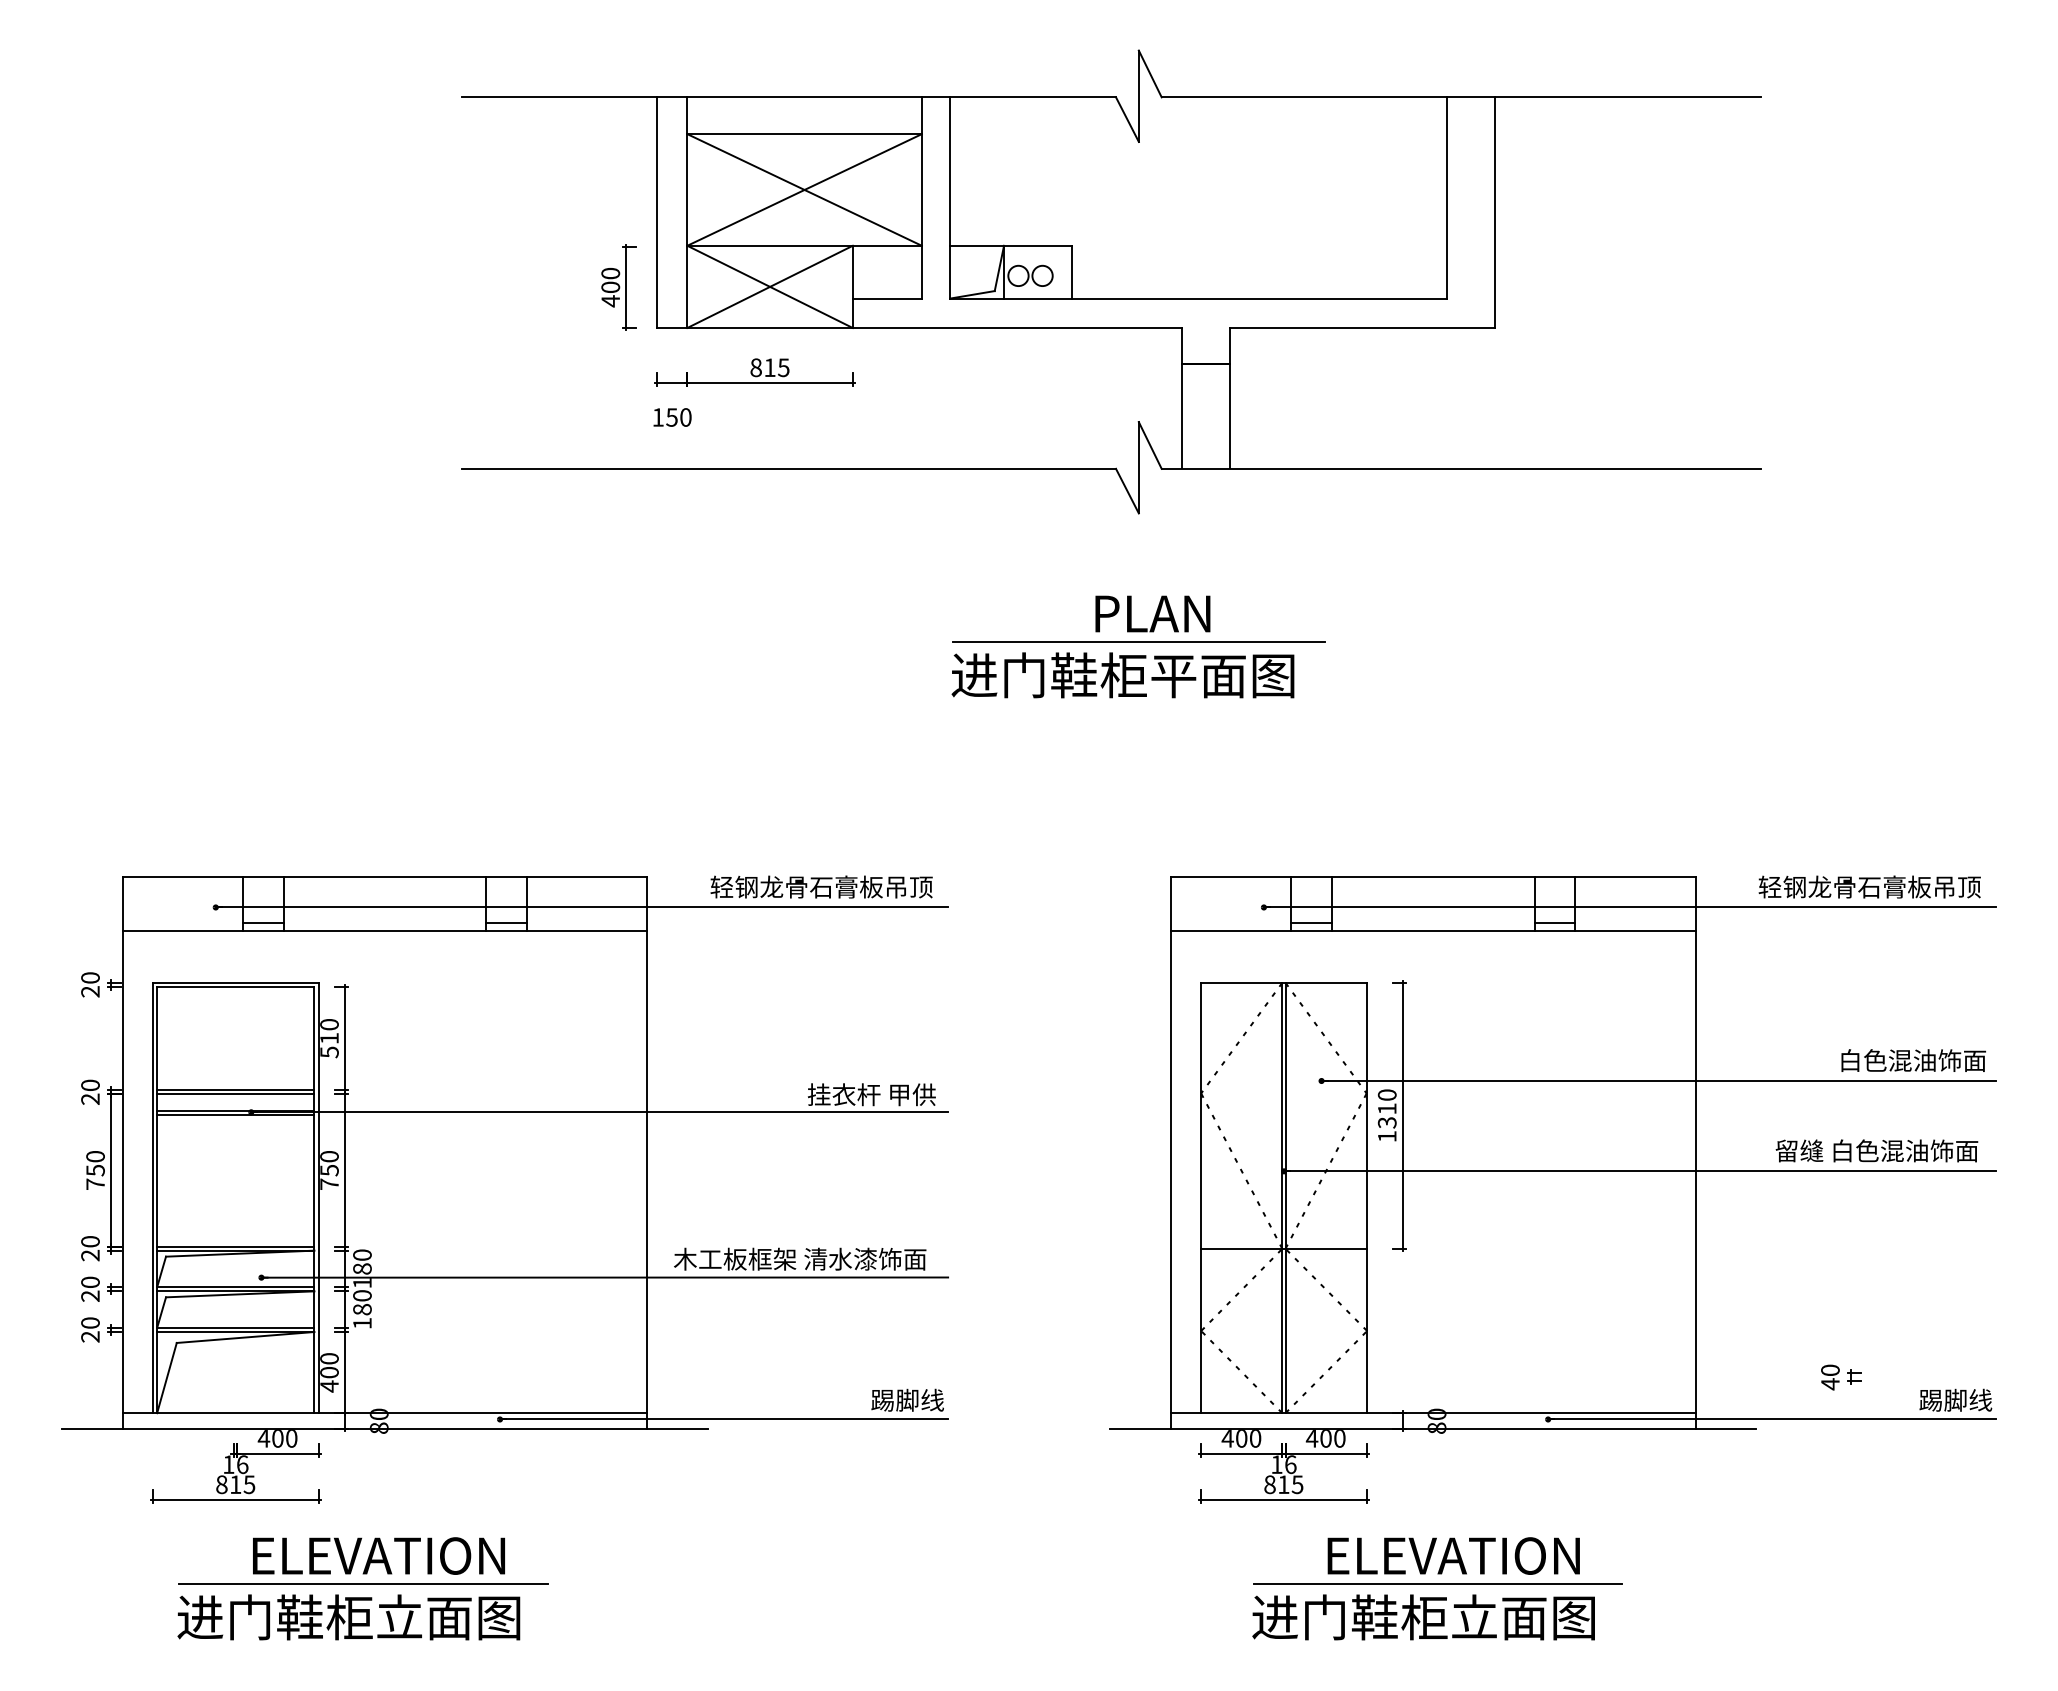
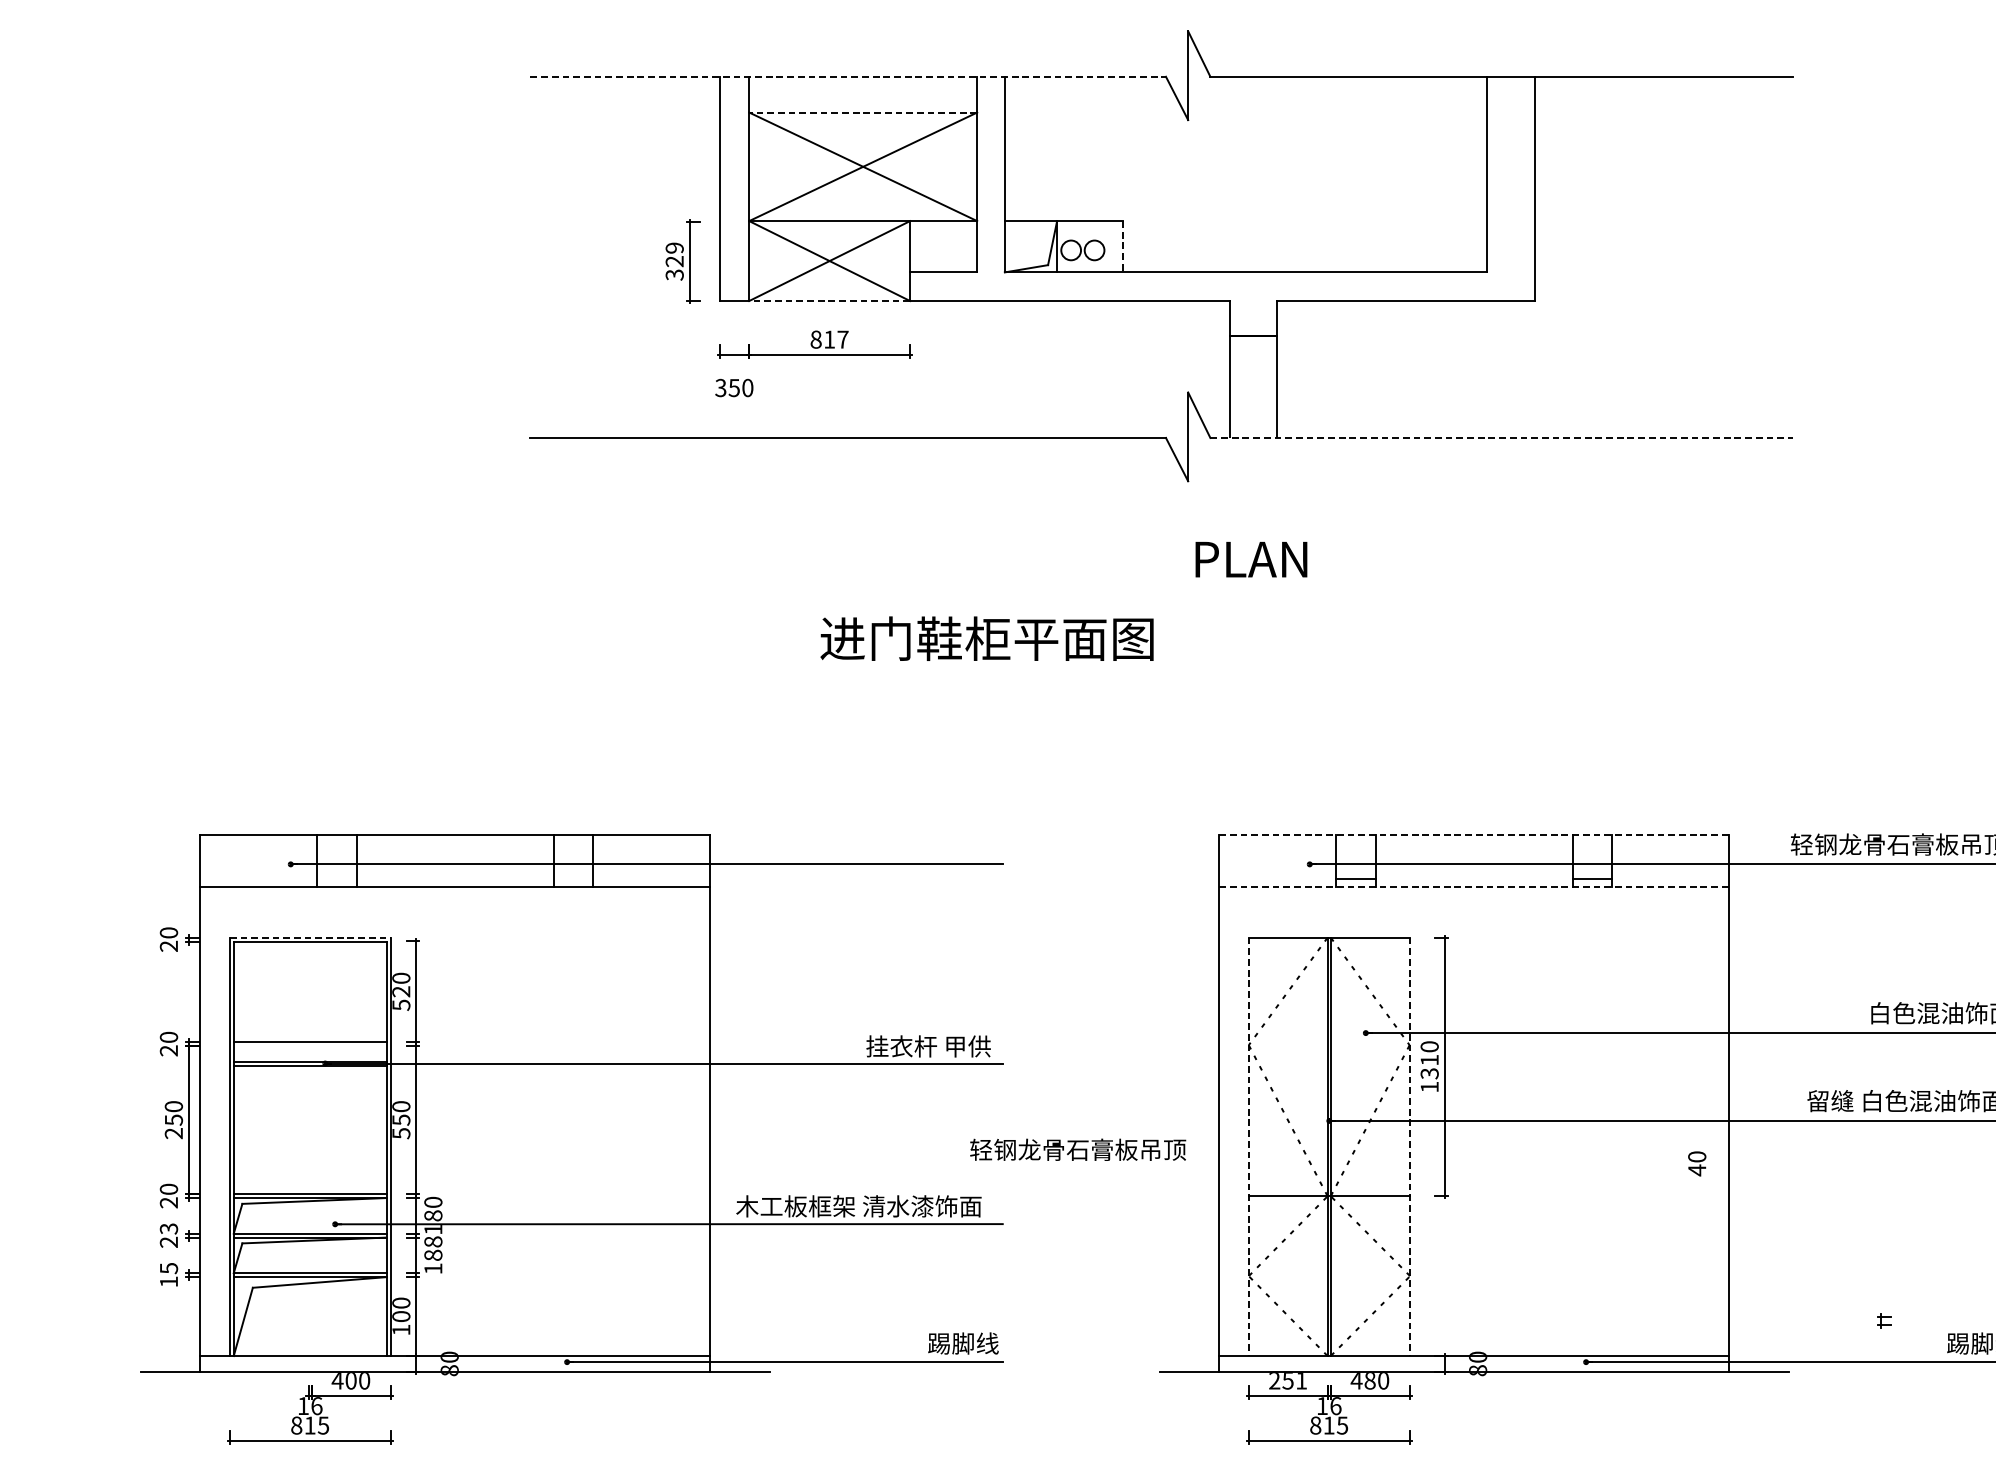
line: (789, 97) -> (848, 76), solid -> dashed
line: (804, 134) -> (863, 112), solid -> dashed
line: (1072, 272) -> (1123, 247), solid -> dashed
text: (610, 287) -> (674, 261), 400 -> 329
line: (770, 328) -> (830, 301), solid -> dashed
text: (783, 367) -> (842, 339), 815 -> 817
text: (657, 417) -> (720, 388), 150 -> 350
line: (1461, 468) -> (1501, 437), solid -> dashed
text: (1152, 613) -> (1251, 559), moved
line: (1138, 642) -> (1187, 606), removed
text: (1122, 675) -> (986, 638), moved
line: (1433, 877) -> (1474, 835), solid -> dashed
text: (821, 886) -> (1077, 1149), moved
line: (262, 922) -> (336, 878), removed
line: (506, 922) -> (573, 878), removed
line: (1433, 931) -> (1474, 887), solid -> dashed
line: (235, 982) -> (309, 937), solid -> dashed
text: (329, 1038) -> (401, 991), 510 -> 520
line: (235, 1094) -> (309, 1046), removed
text: (95, 1184) -> (173, 1133), 750 -> 250
text: (329, 1184) -> (401, 1133), 750 -> 550
line: (1201, 1198) -> (1249, 1147), solid -> dashed
line: (1366, 1198) -> (1409, 1147), solid -> dashed
text: (90, 1282) -> (168, 1228), 20 -> 23
text: (362, 1295) -> (433, 1241), 180 -> 188
text: (90, 1329) -> (168, 1274), 20 -> 15
text: (1830, 1377) -> (1697, 1163), moved
text: (329, 1386) -> (401, 1330), 400 -> 100
text: (1241, 1438) -> (1287, 1380), 400 -> 251
text: (1325, 1438) -> (1369, 1380), 400 -> 480

